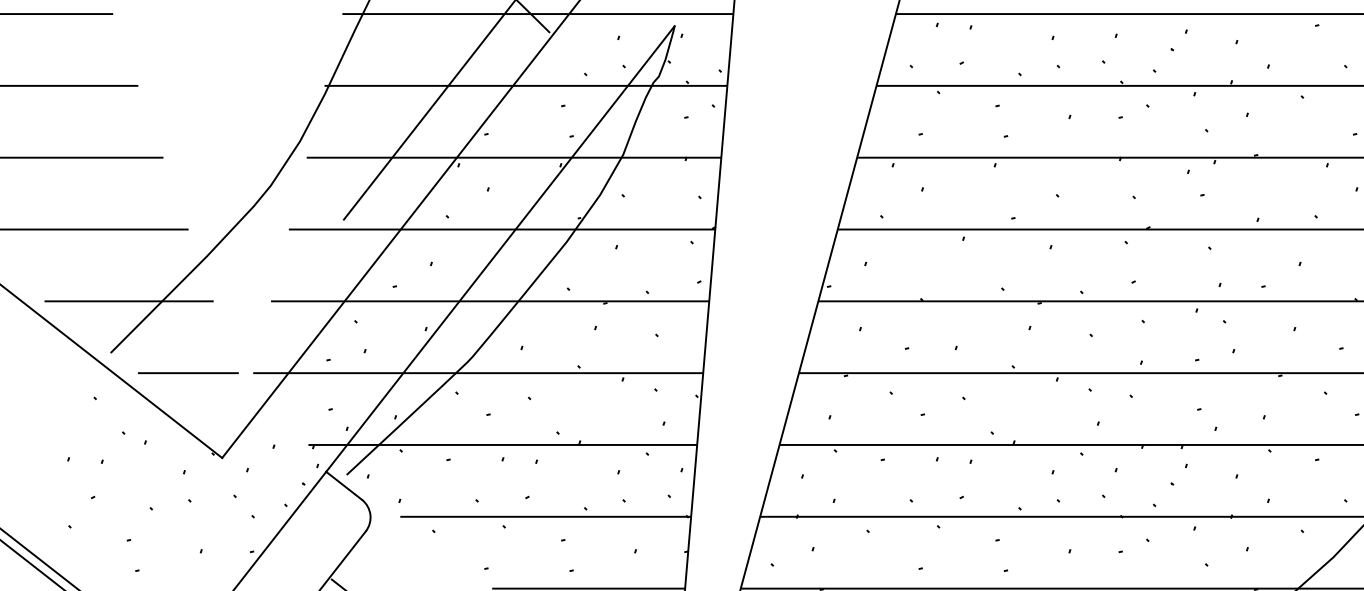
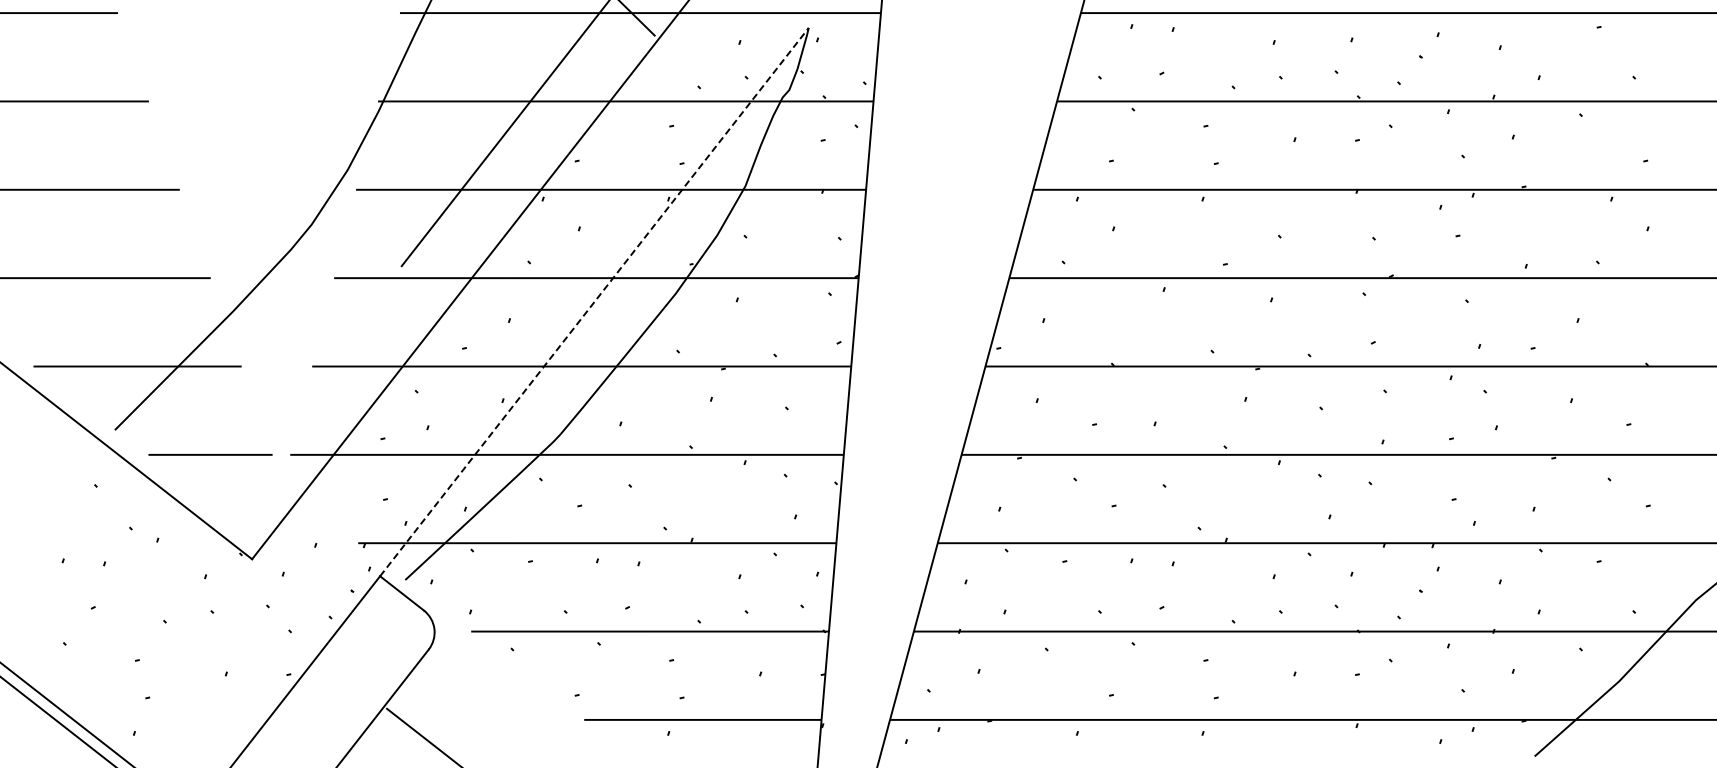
line: (500, 249) -> (594, 302), solid -> dashed

